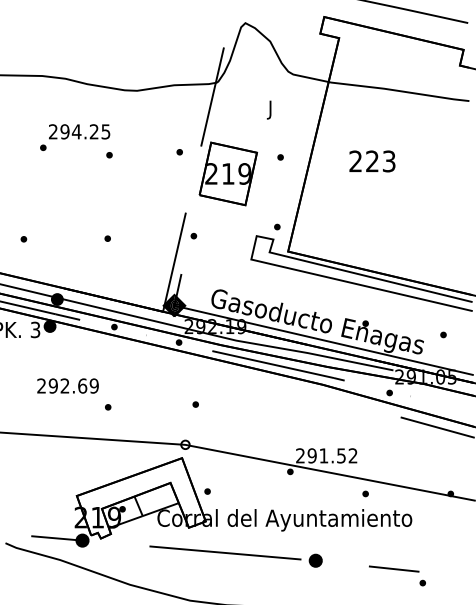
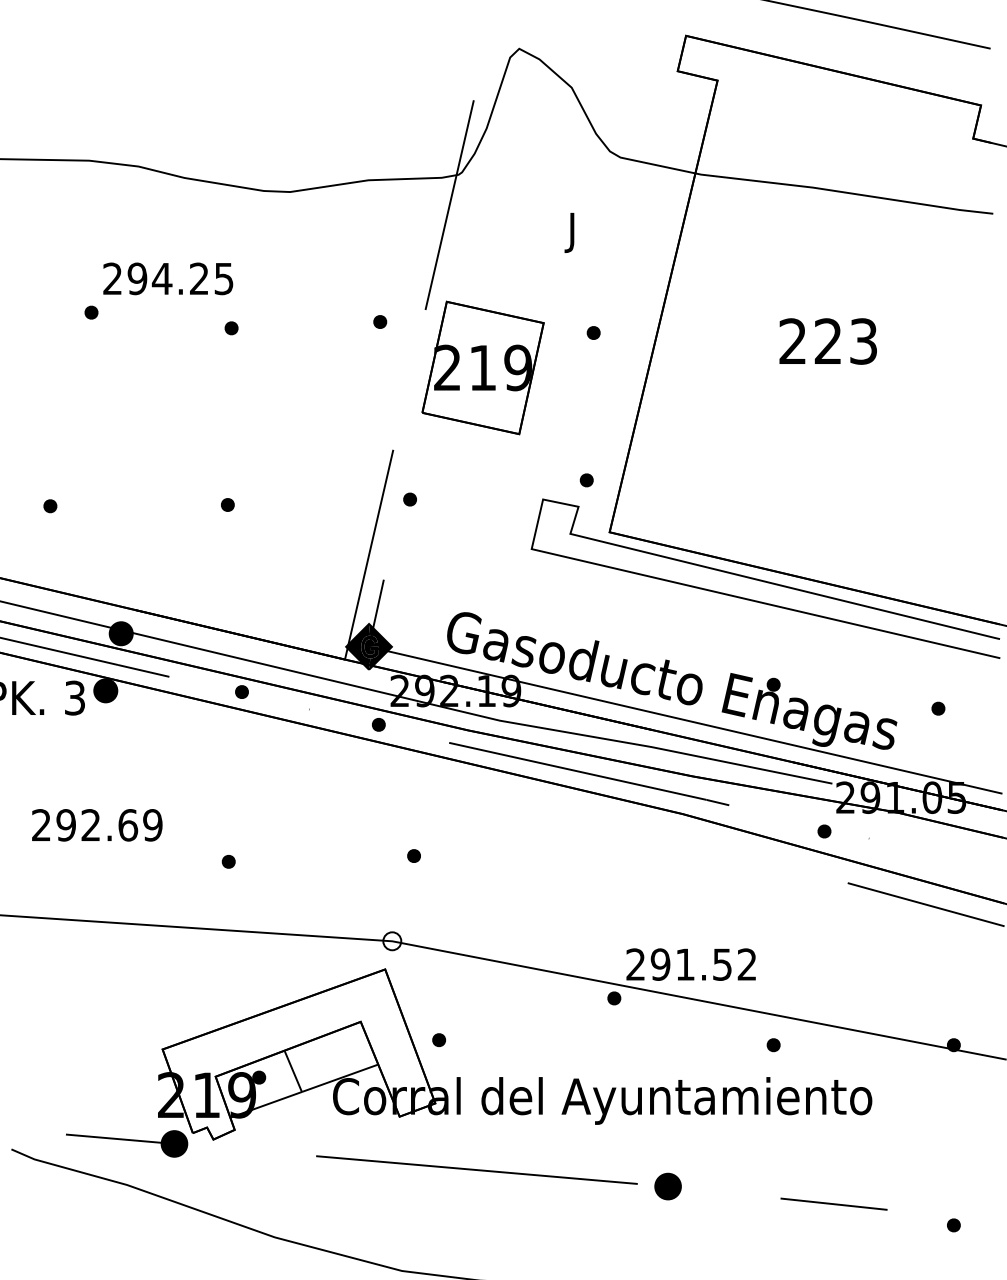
text: (372, 161) -> (828, 341), moved
text: (67, 385) -> (96, 824), moved
part: (422, 582) -> (953, 1224), moved

